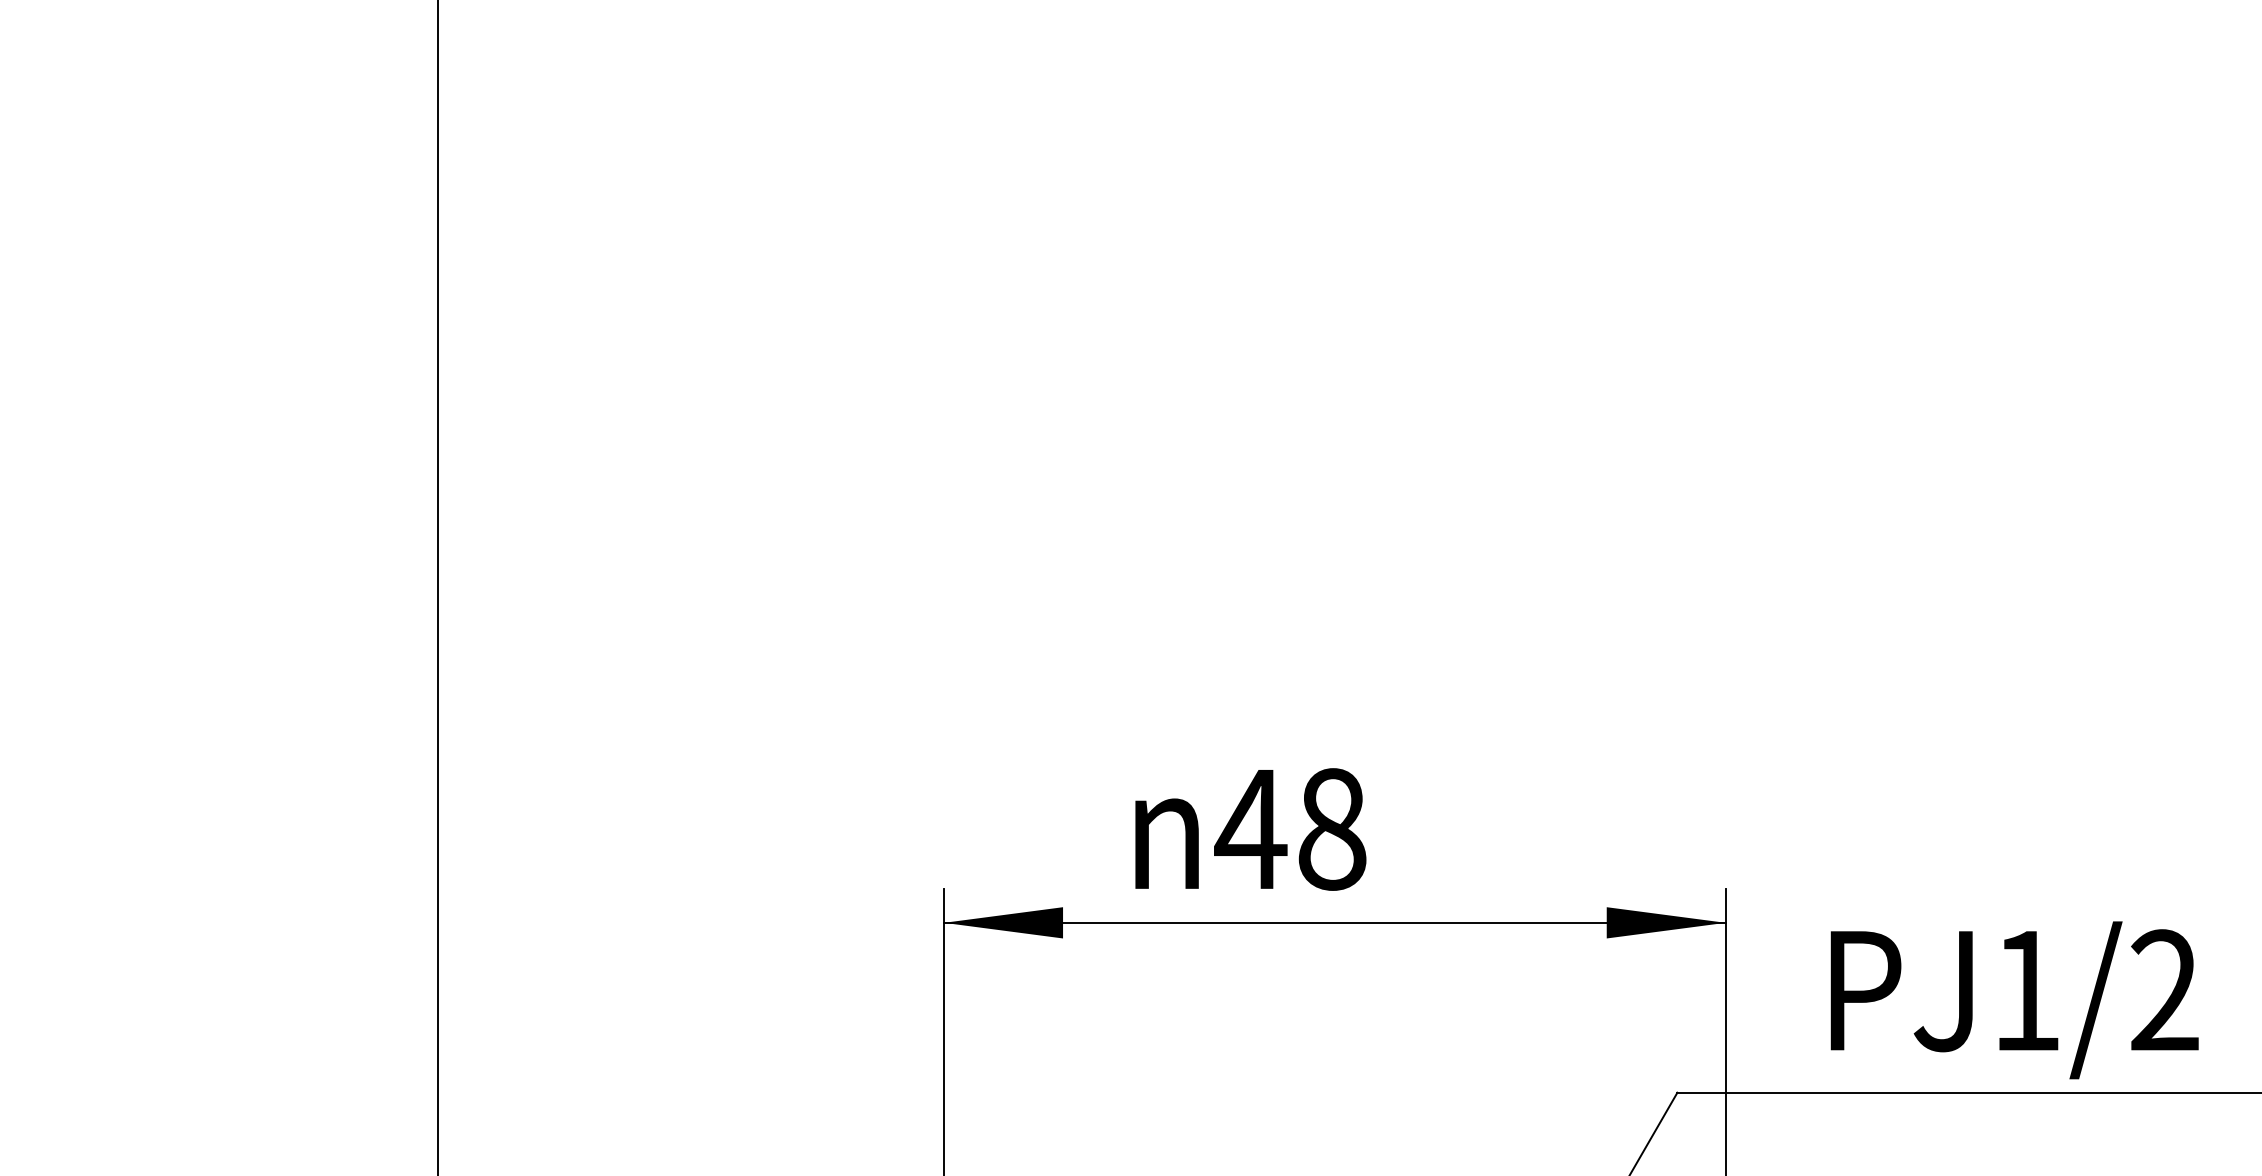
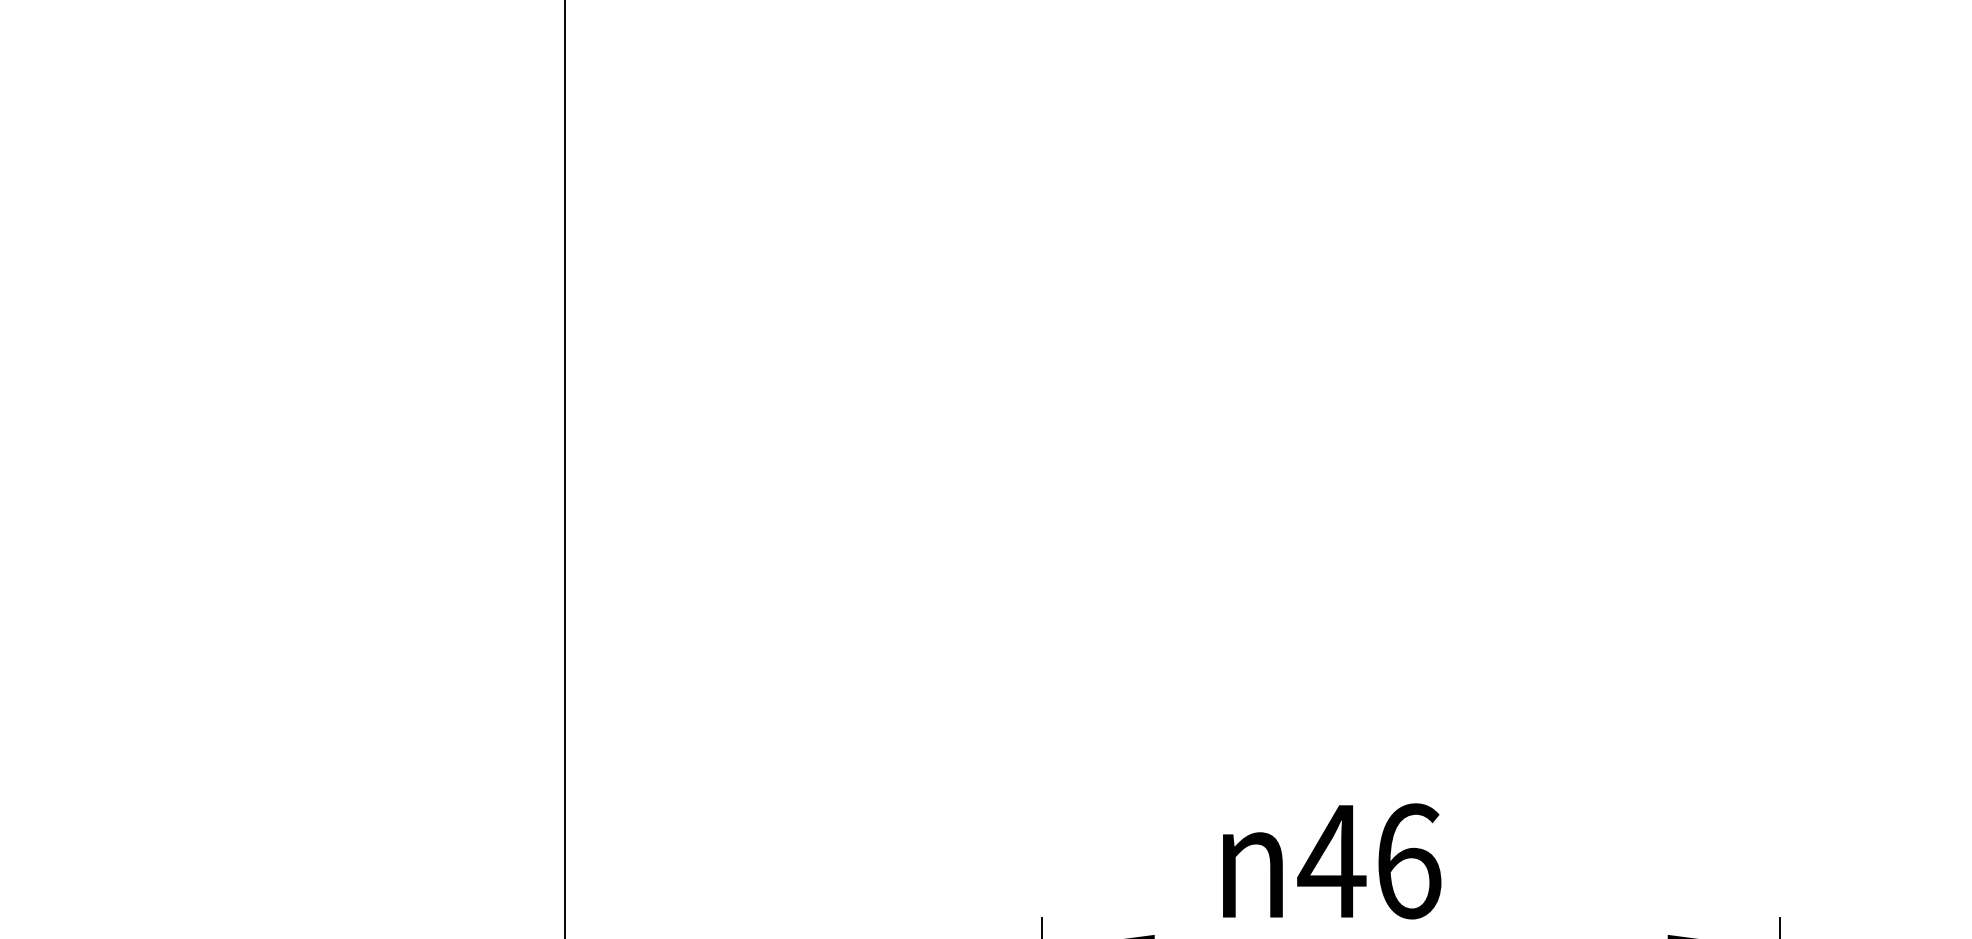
text: (1332, 828) -> (1408, 860), 48 -> 46

